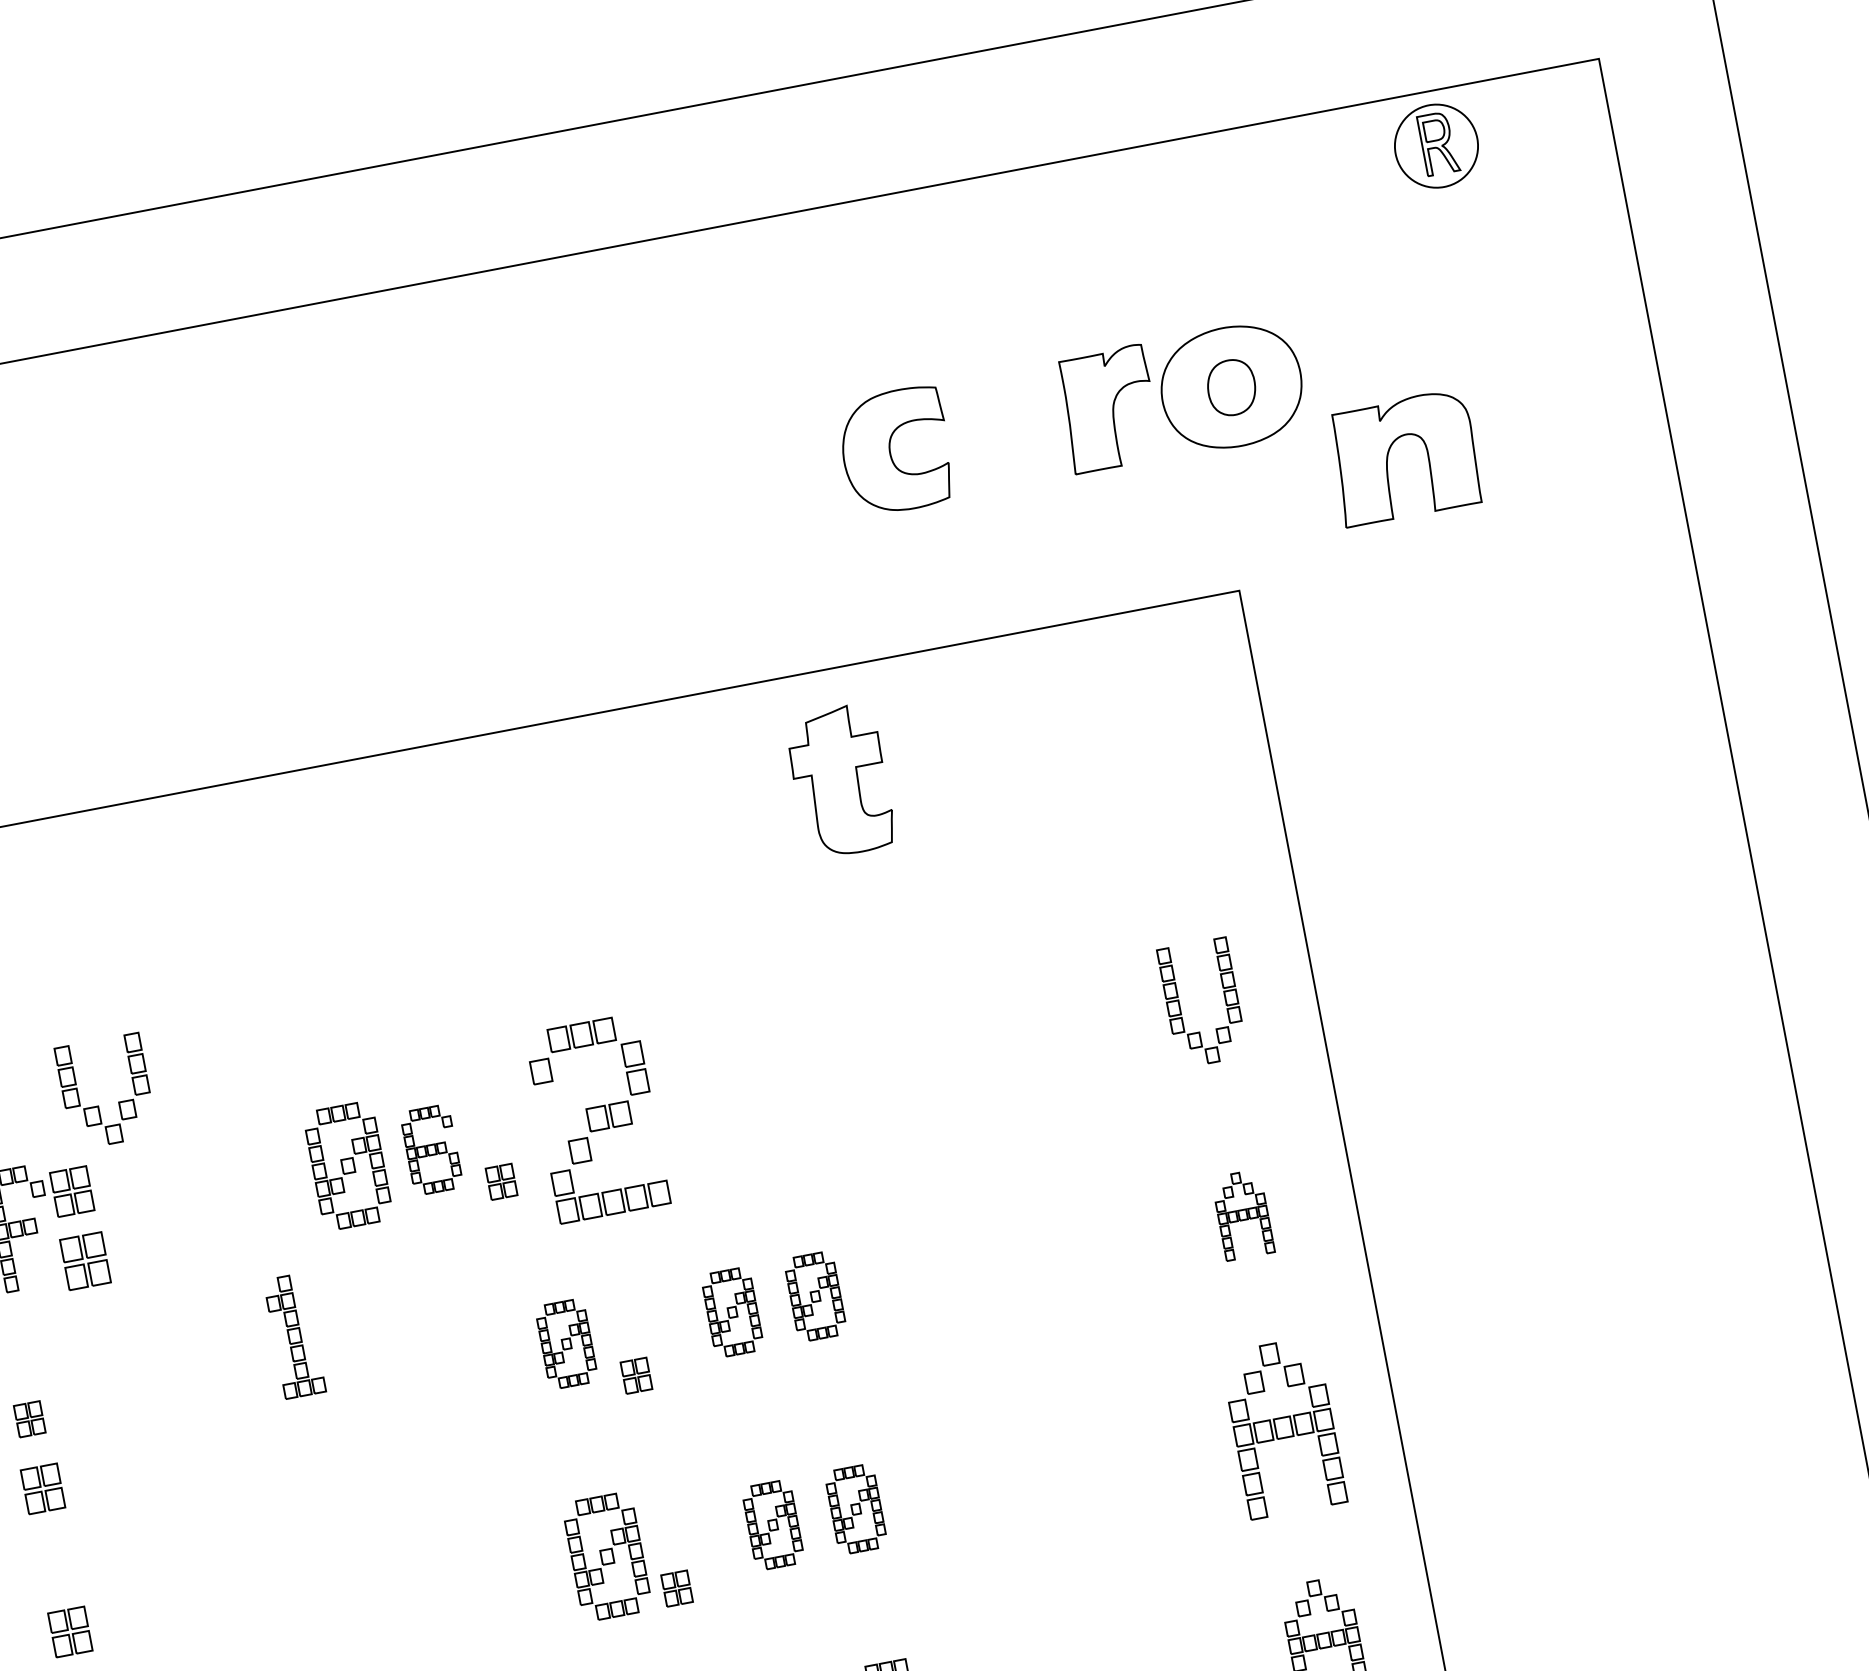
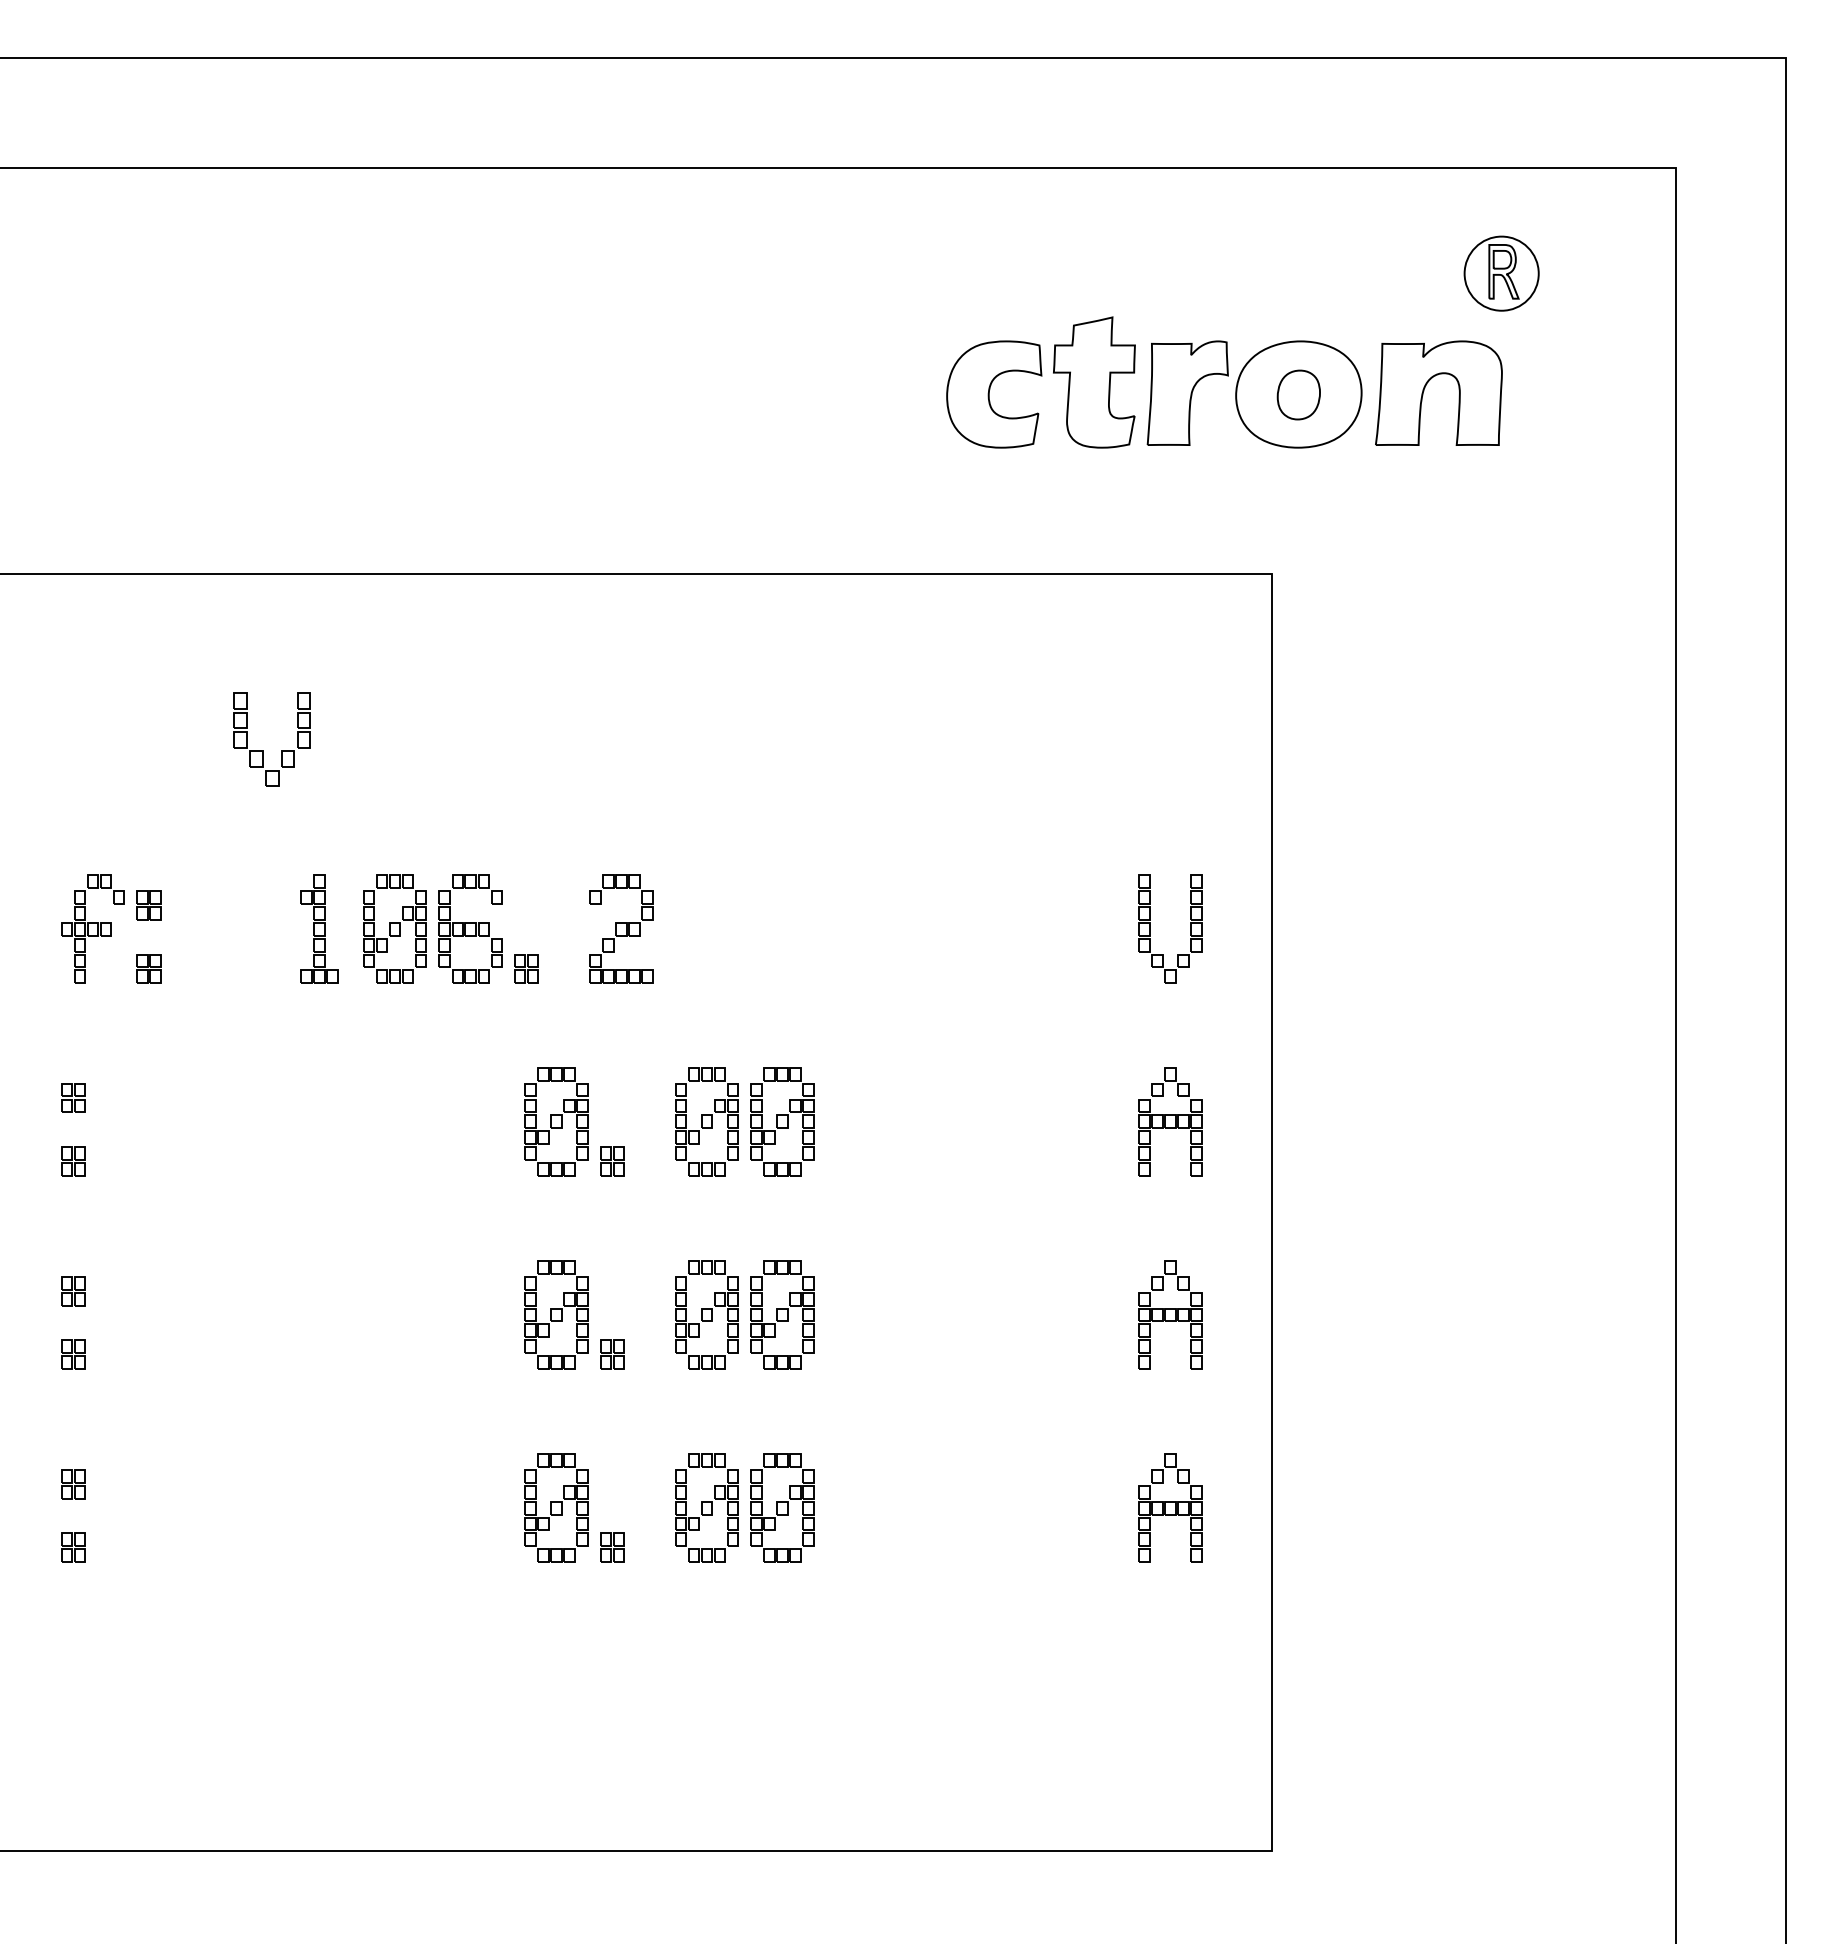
part: (1436, 146) -> (1501, 273), moved
part: (1390, 450) -> (1427, 384), moved
part: (840, 781) -> (1094, 382), moved
part: (98, 1105) -> (263, 750), moved
part: (597, 1117) -> (621, 928), size x0.62
part: (431, 1149) -> (470, 928), size x1.43
part: (71, 1191) -> (148, 905), size x0.71
part: (1242, 1214) -> (1170, 1121), size x1.43
part: (85, 1260) -> (148, 968), size x0.62
part: (815, 1296) -> (782, 1121), size x1.43
part: (731, 1312) -> (706, 1121), size x1.43
part: (294, 1335) -> (319, 928), moved
part: (566, 1343) -> (556, 1121), size x1.43
part: (1283, 1427) -> (1170, 1314), size x0.71
part: (43, 1489) -> (73, 1161), size x0.71
part: (856, 1508) -> (782, 1314), size x1.43
part: (772, 1524) -> (706, 1314), size x1.43
part: (70, 1632) -> (73, 1291), size x0.71

